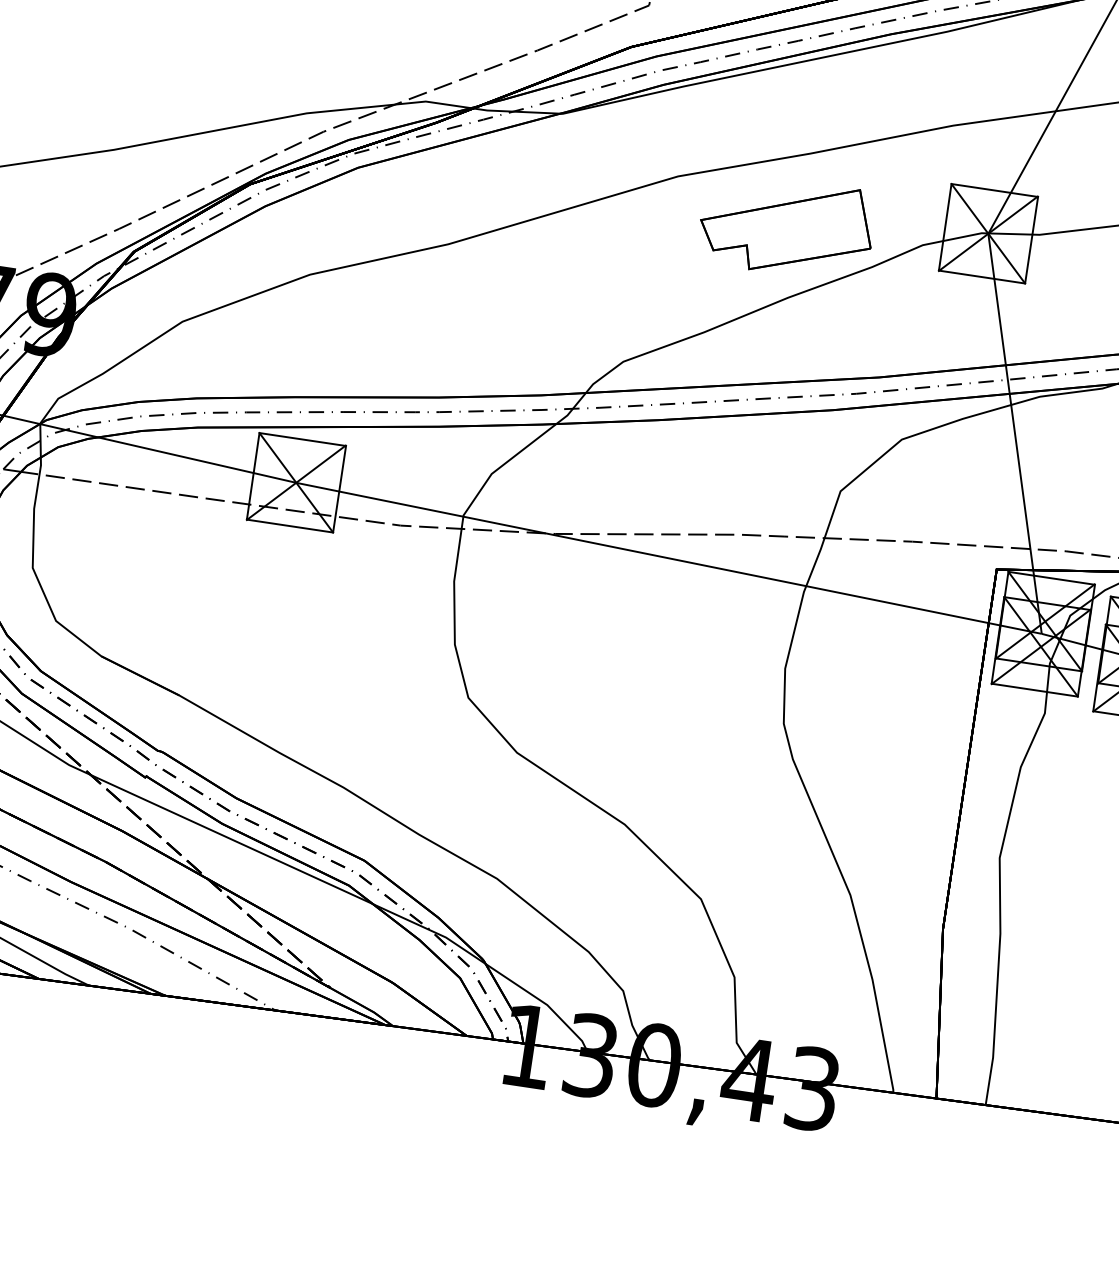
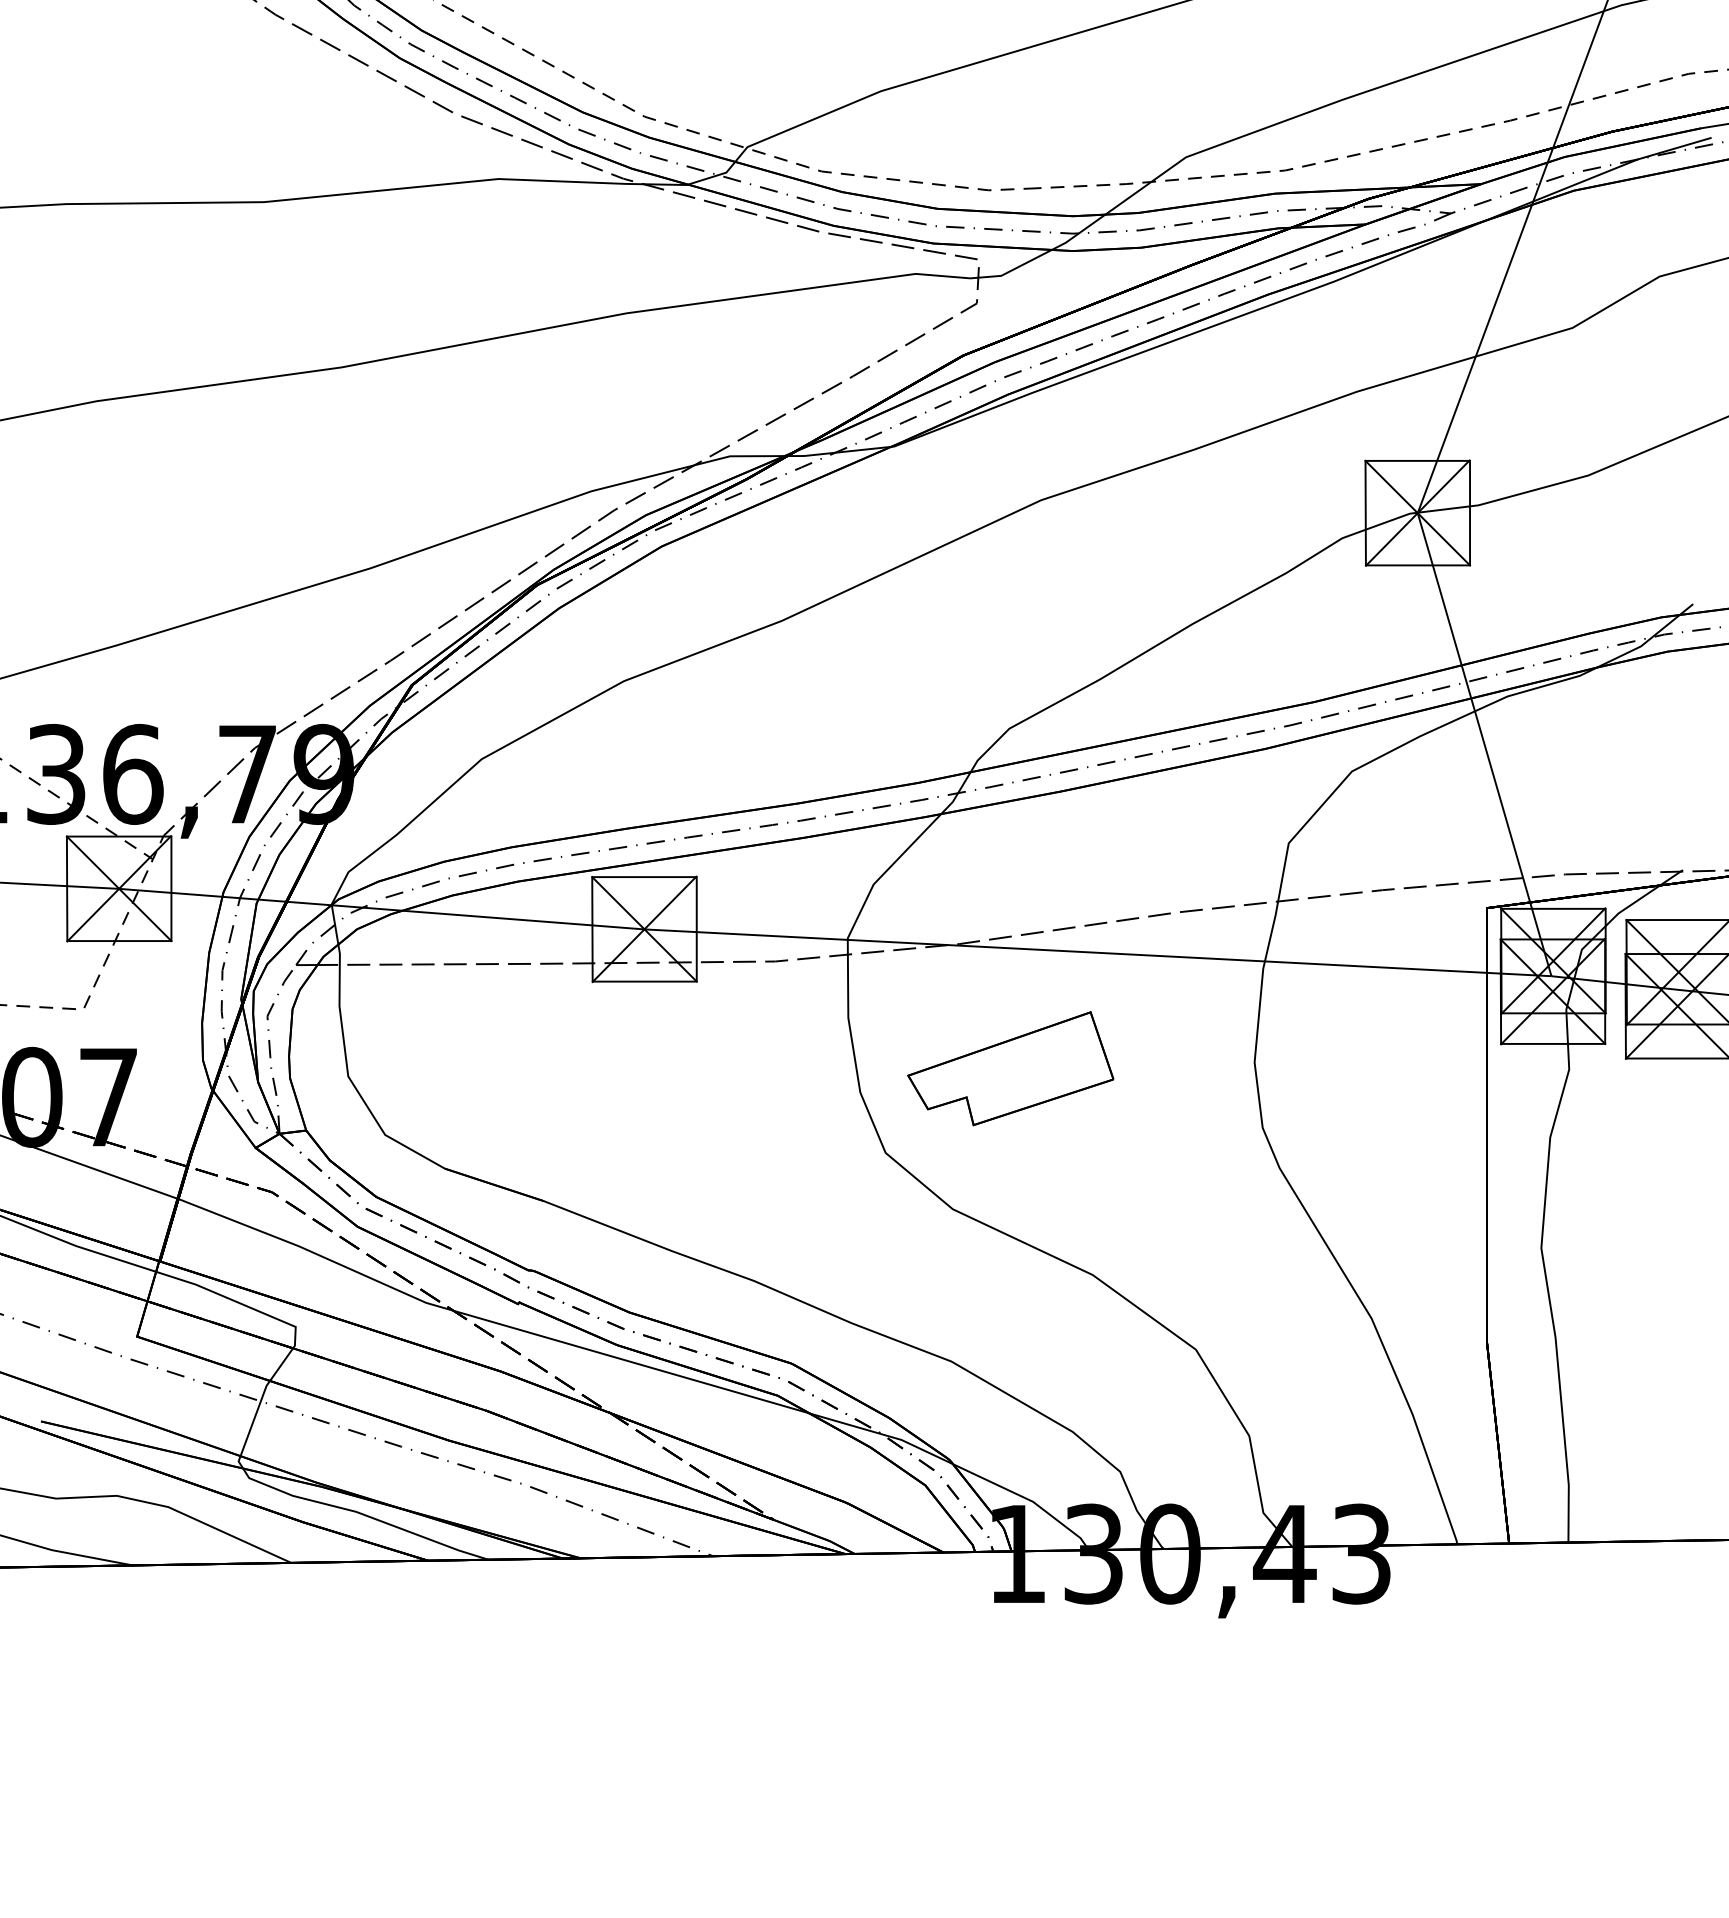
part: (786, 226) -> (1010, 1068), moved

